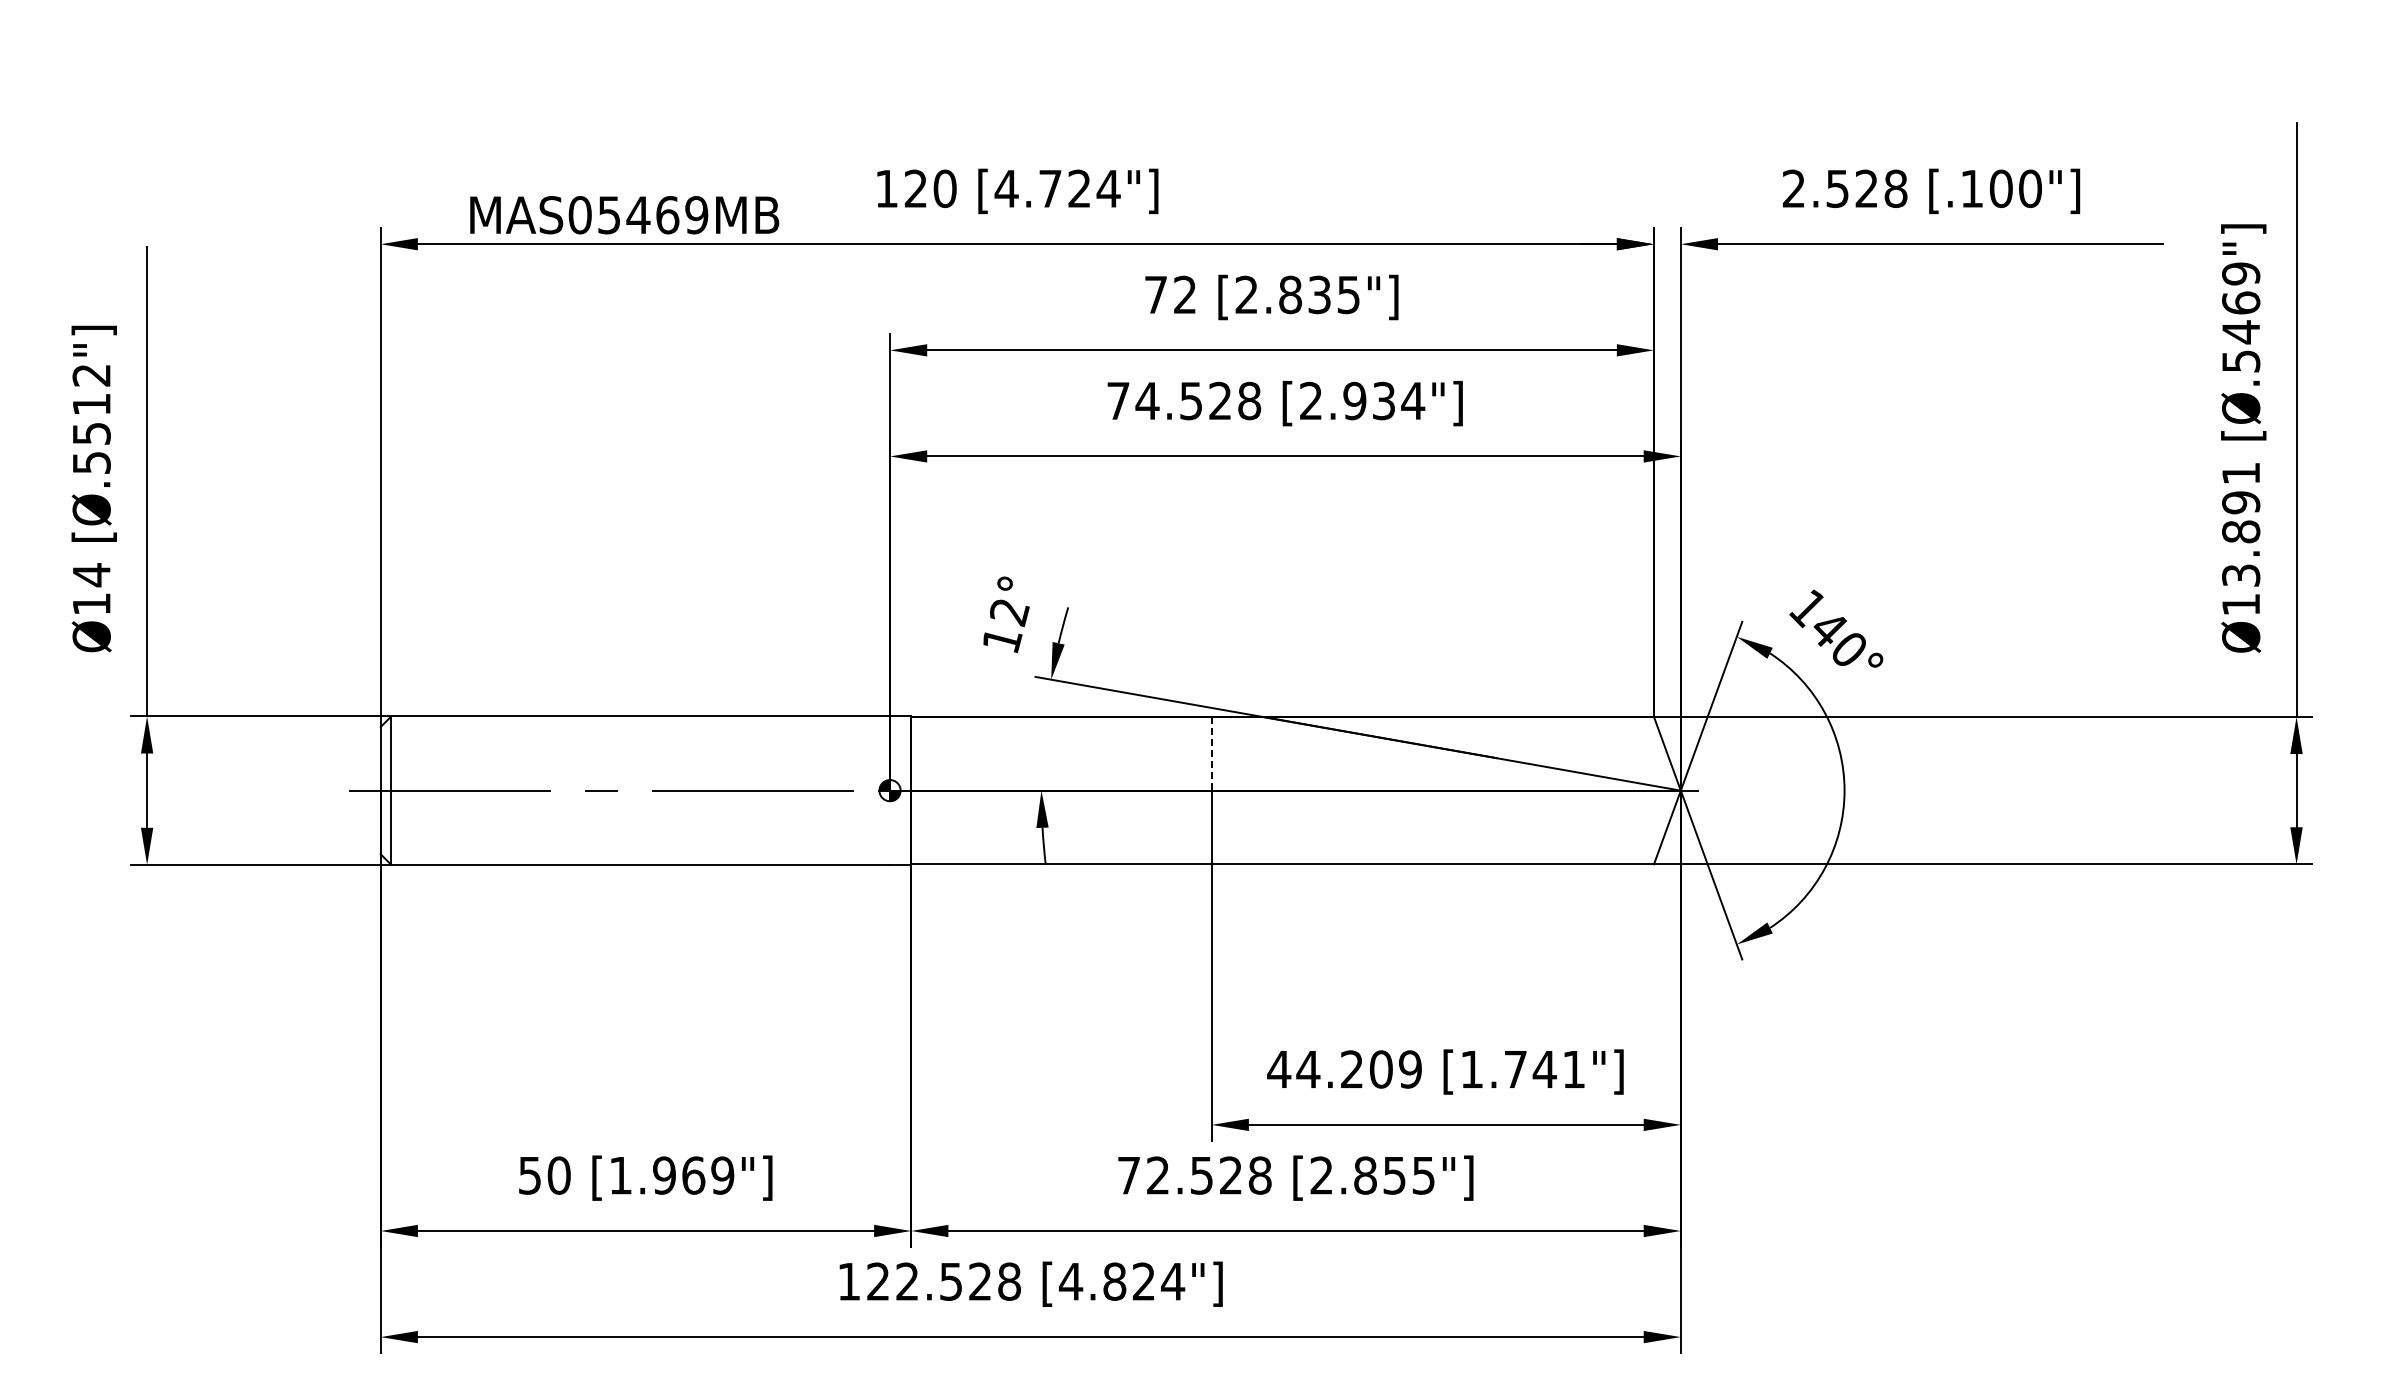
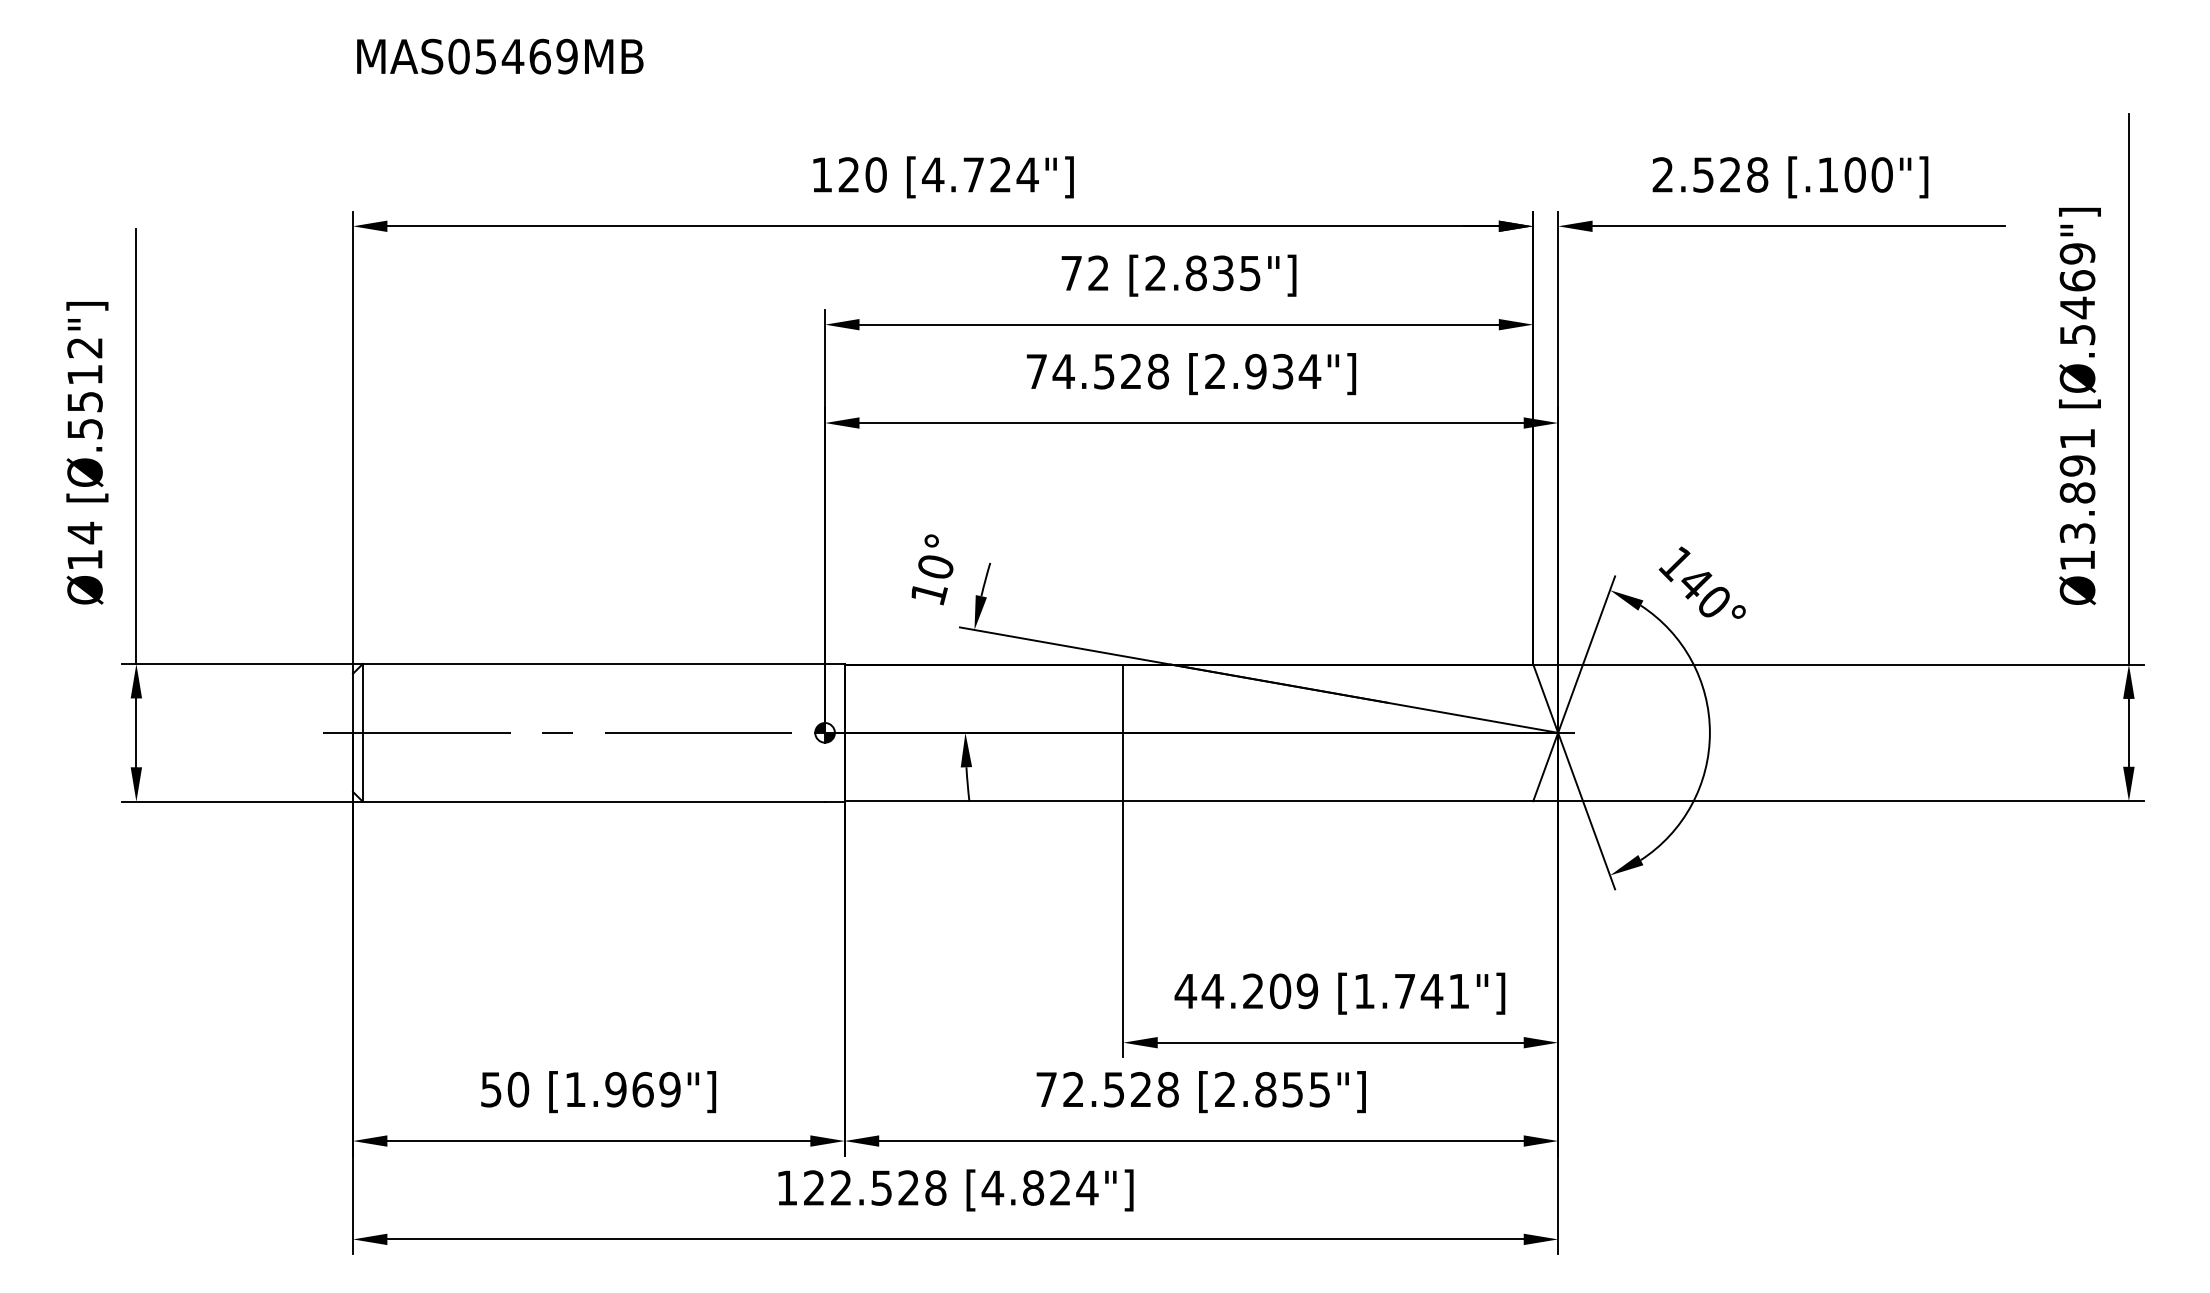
text: (624, 215) -> (500, 56), moved
text: (1009, 613) -> (935, 568), 12° -> 10°
line: (1211, 753) -> (1123, 698), dashed -> solid

